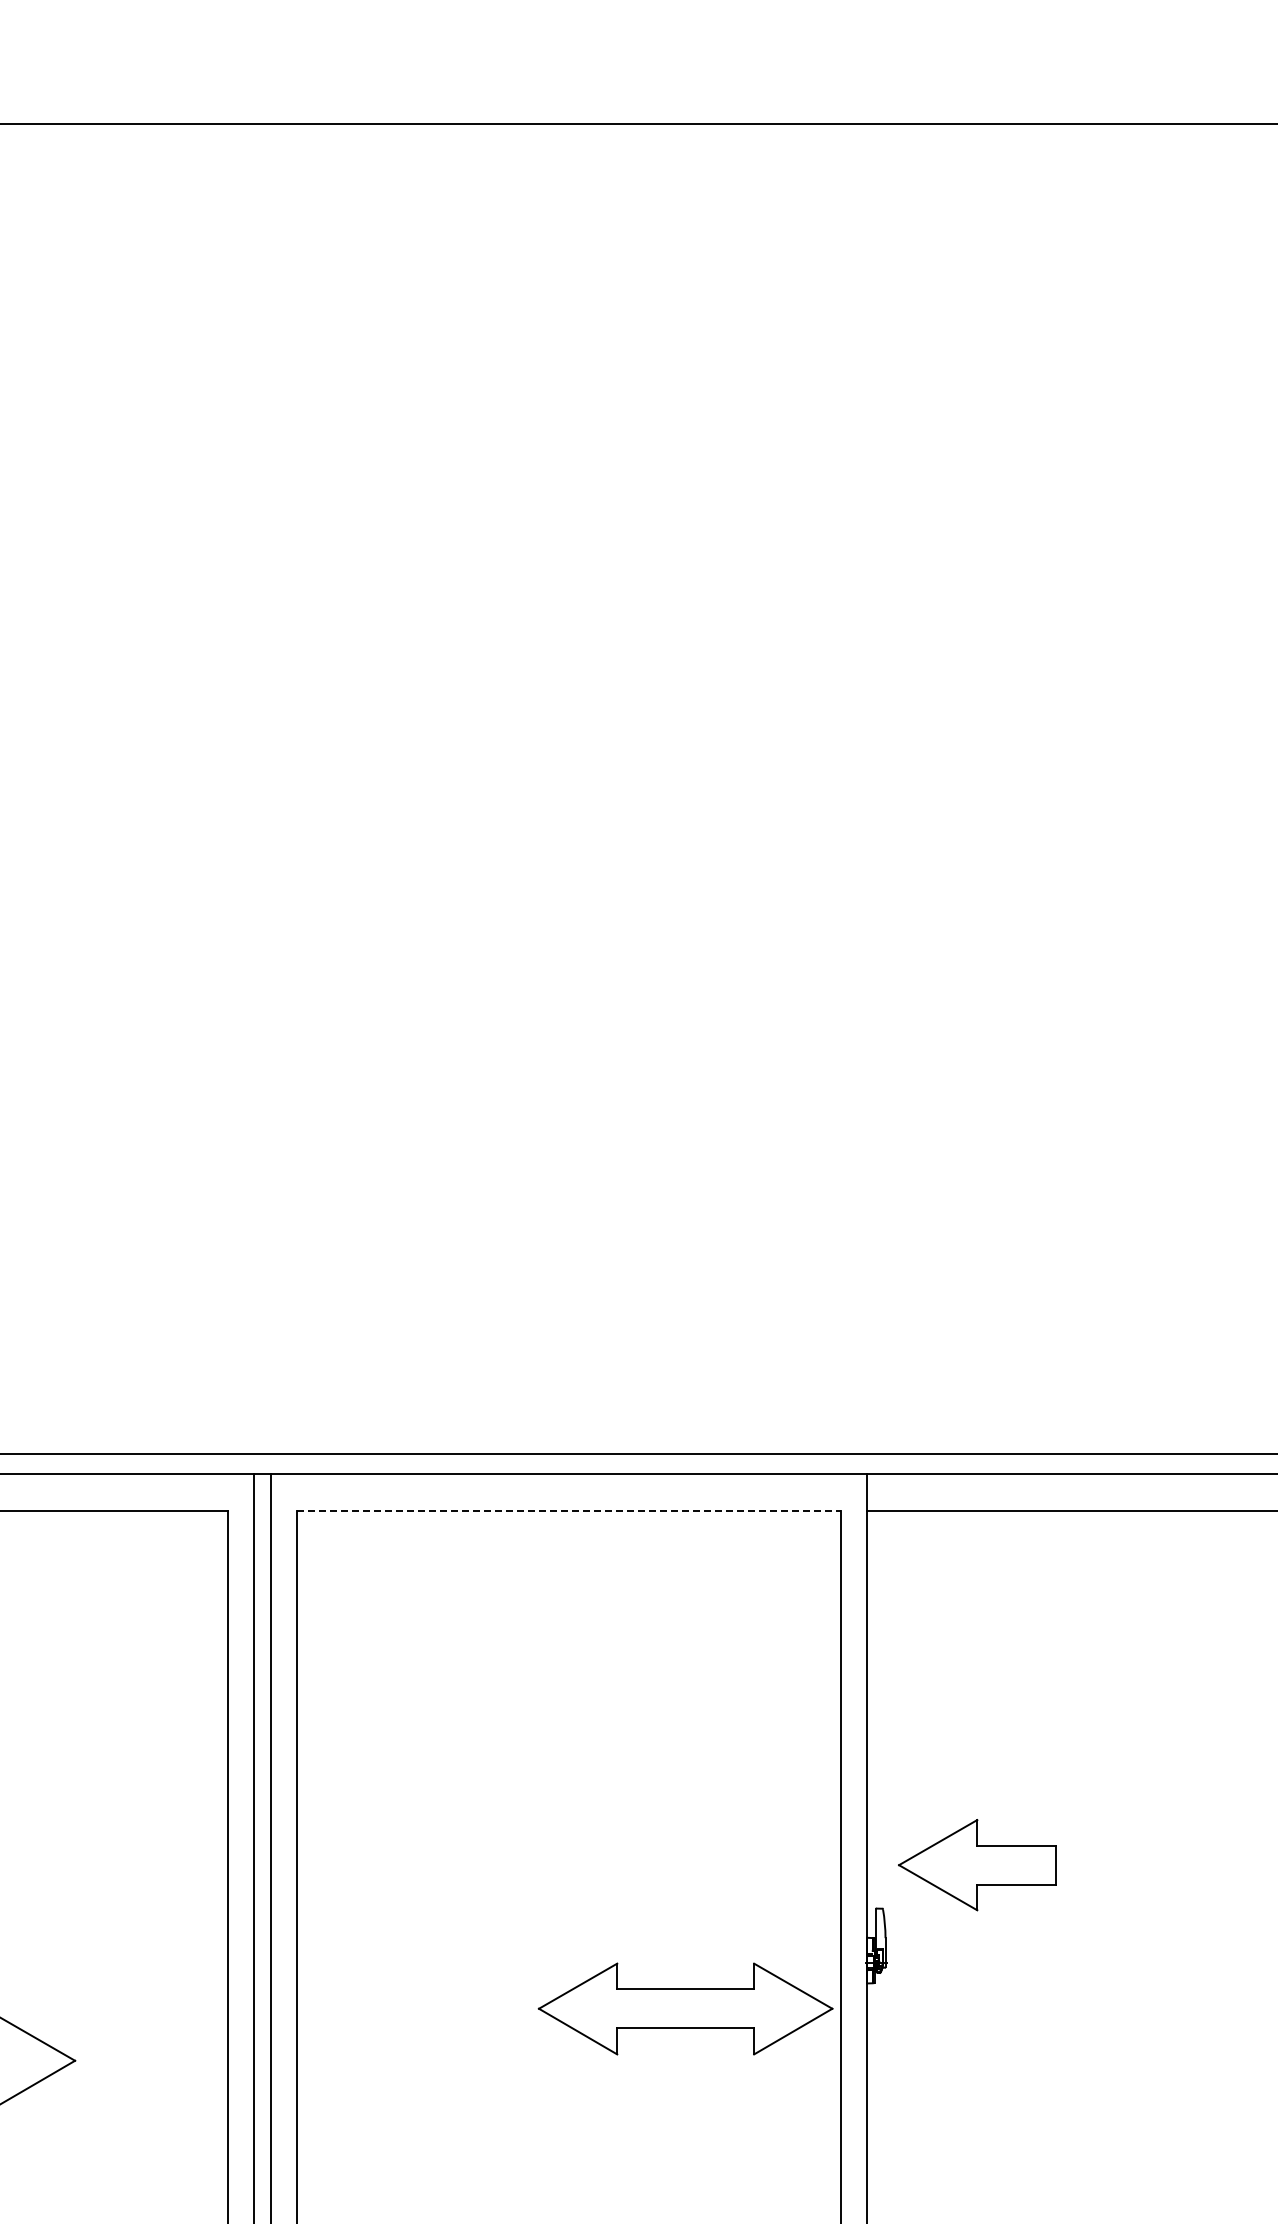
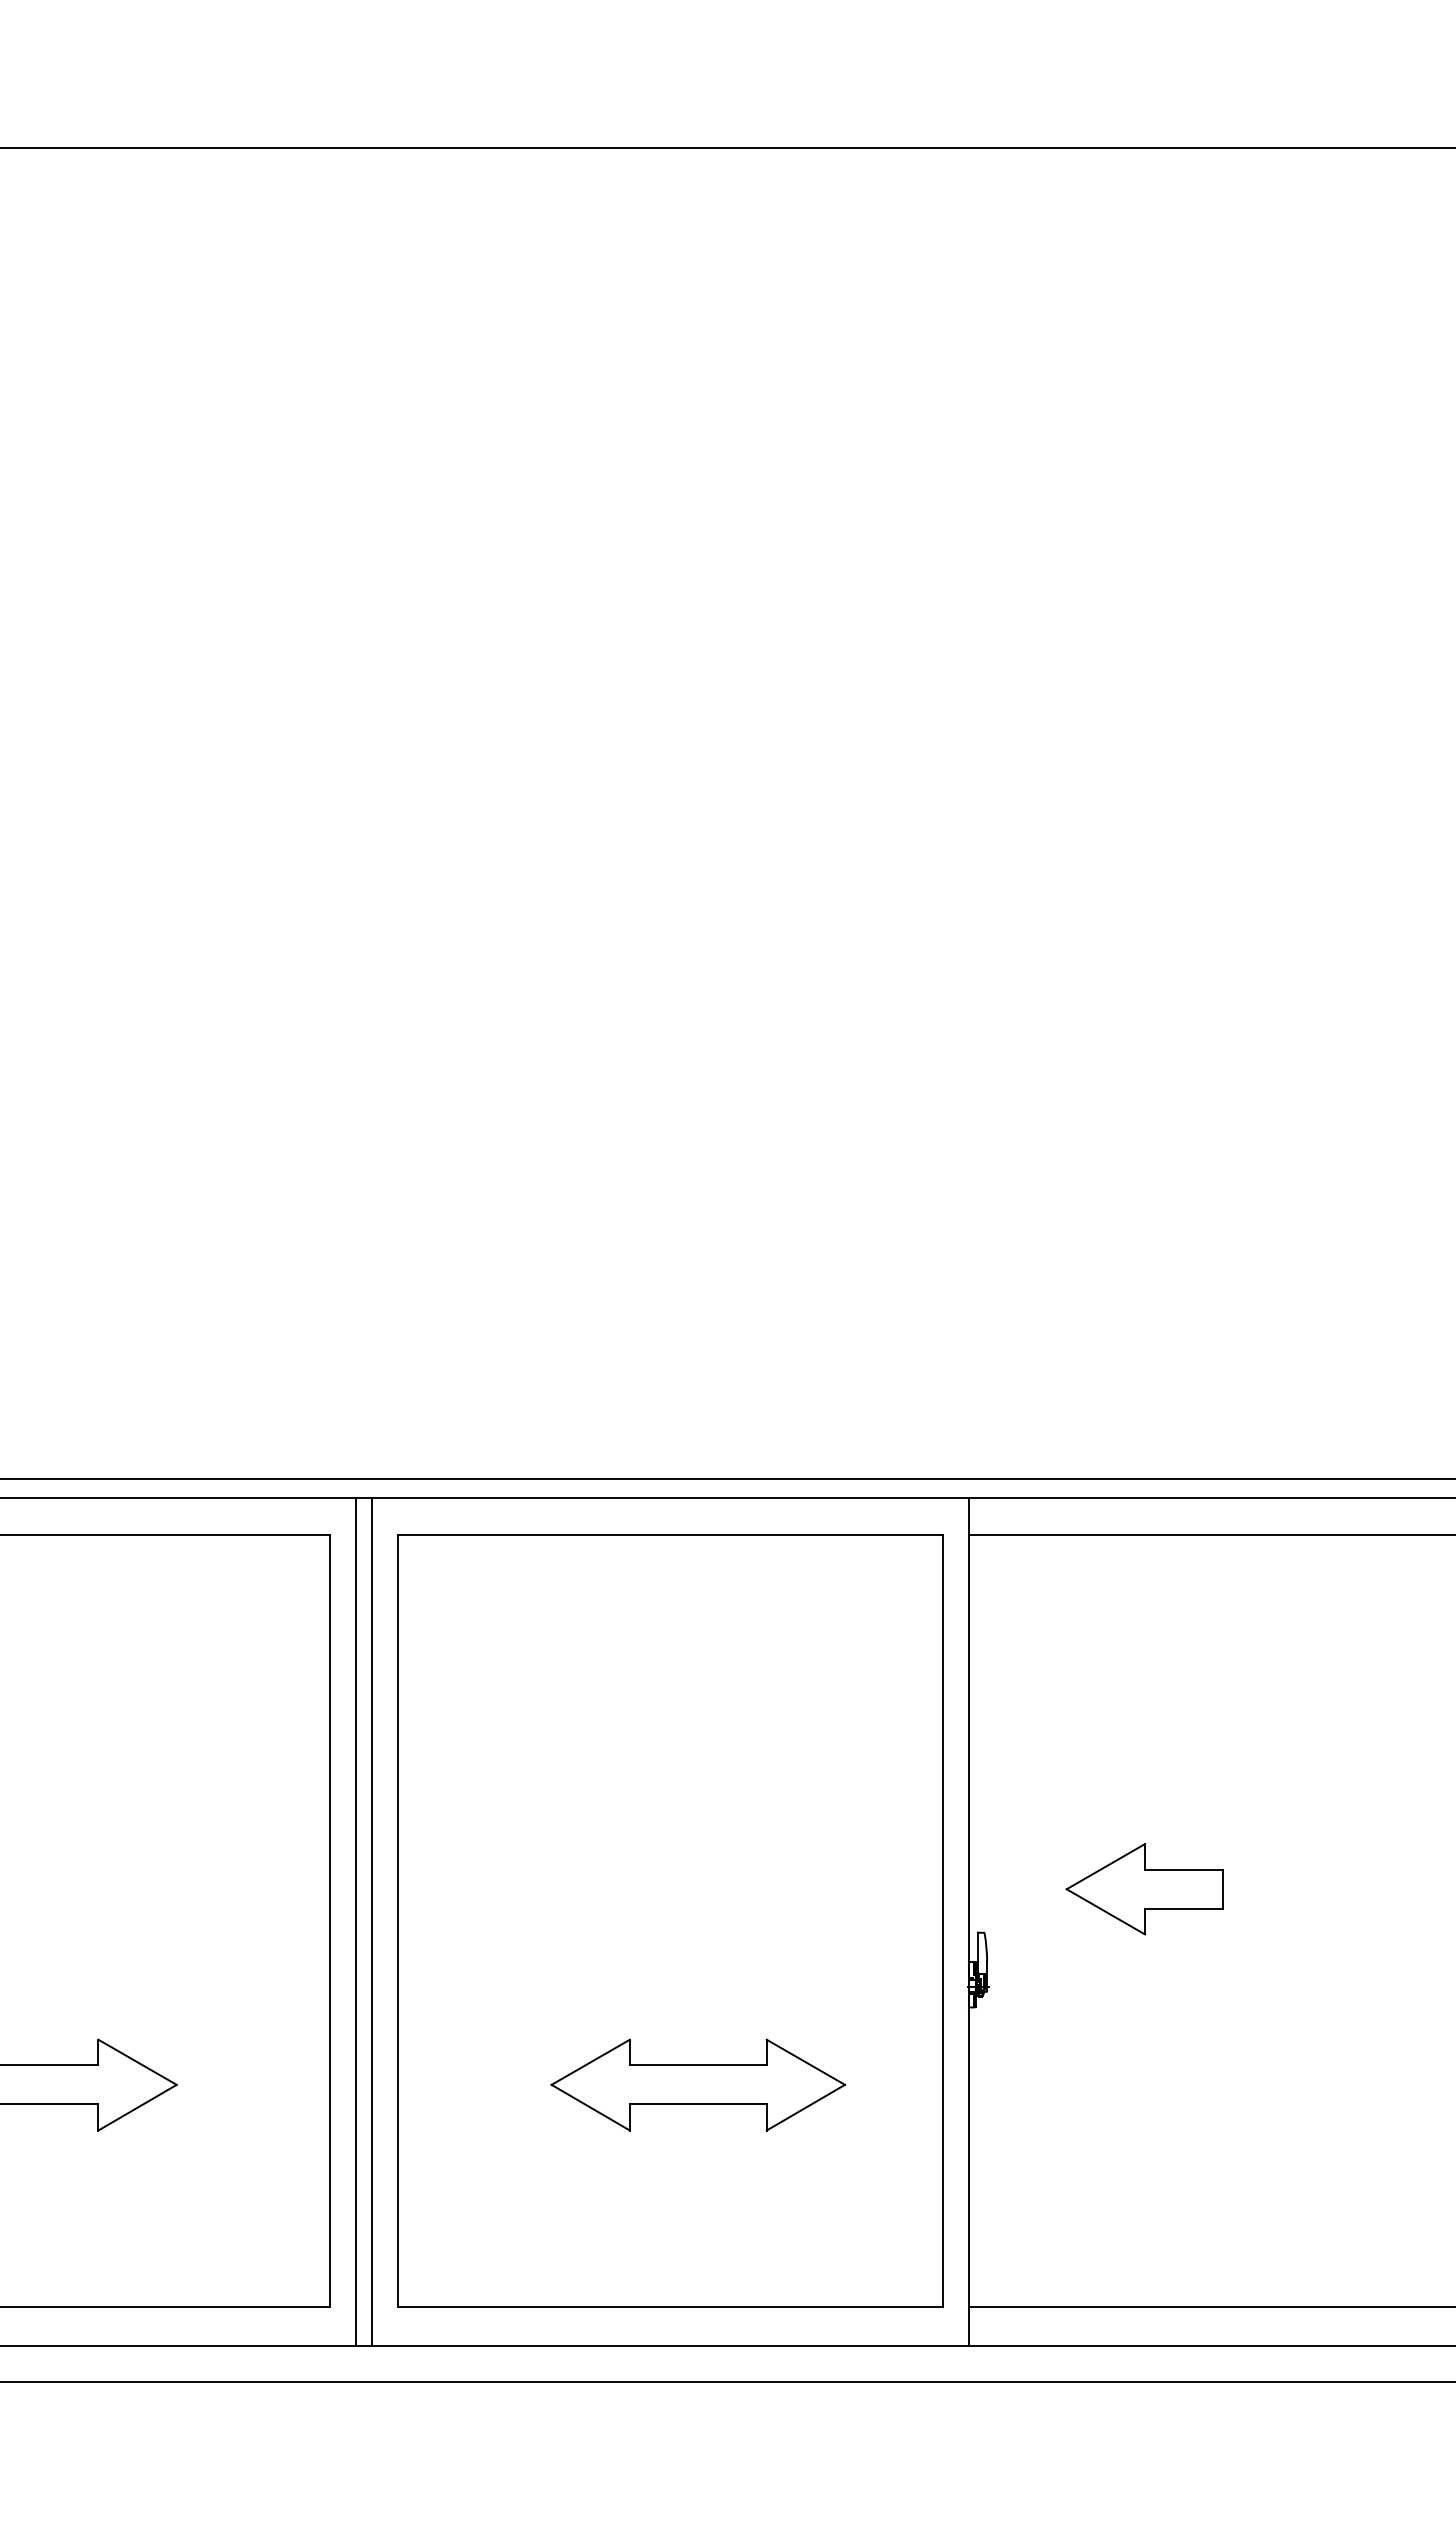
line: (569, 1511) -> (671, 1535), dashed -> solid
part: (976, 1865) -> (1144, 1889), moved
part: (685, 2008) -> (698, 2084), moved

